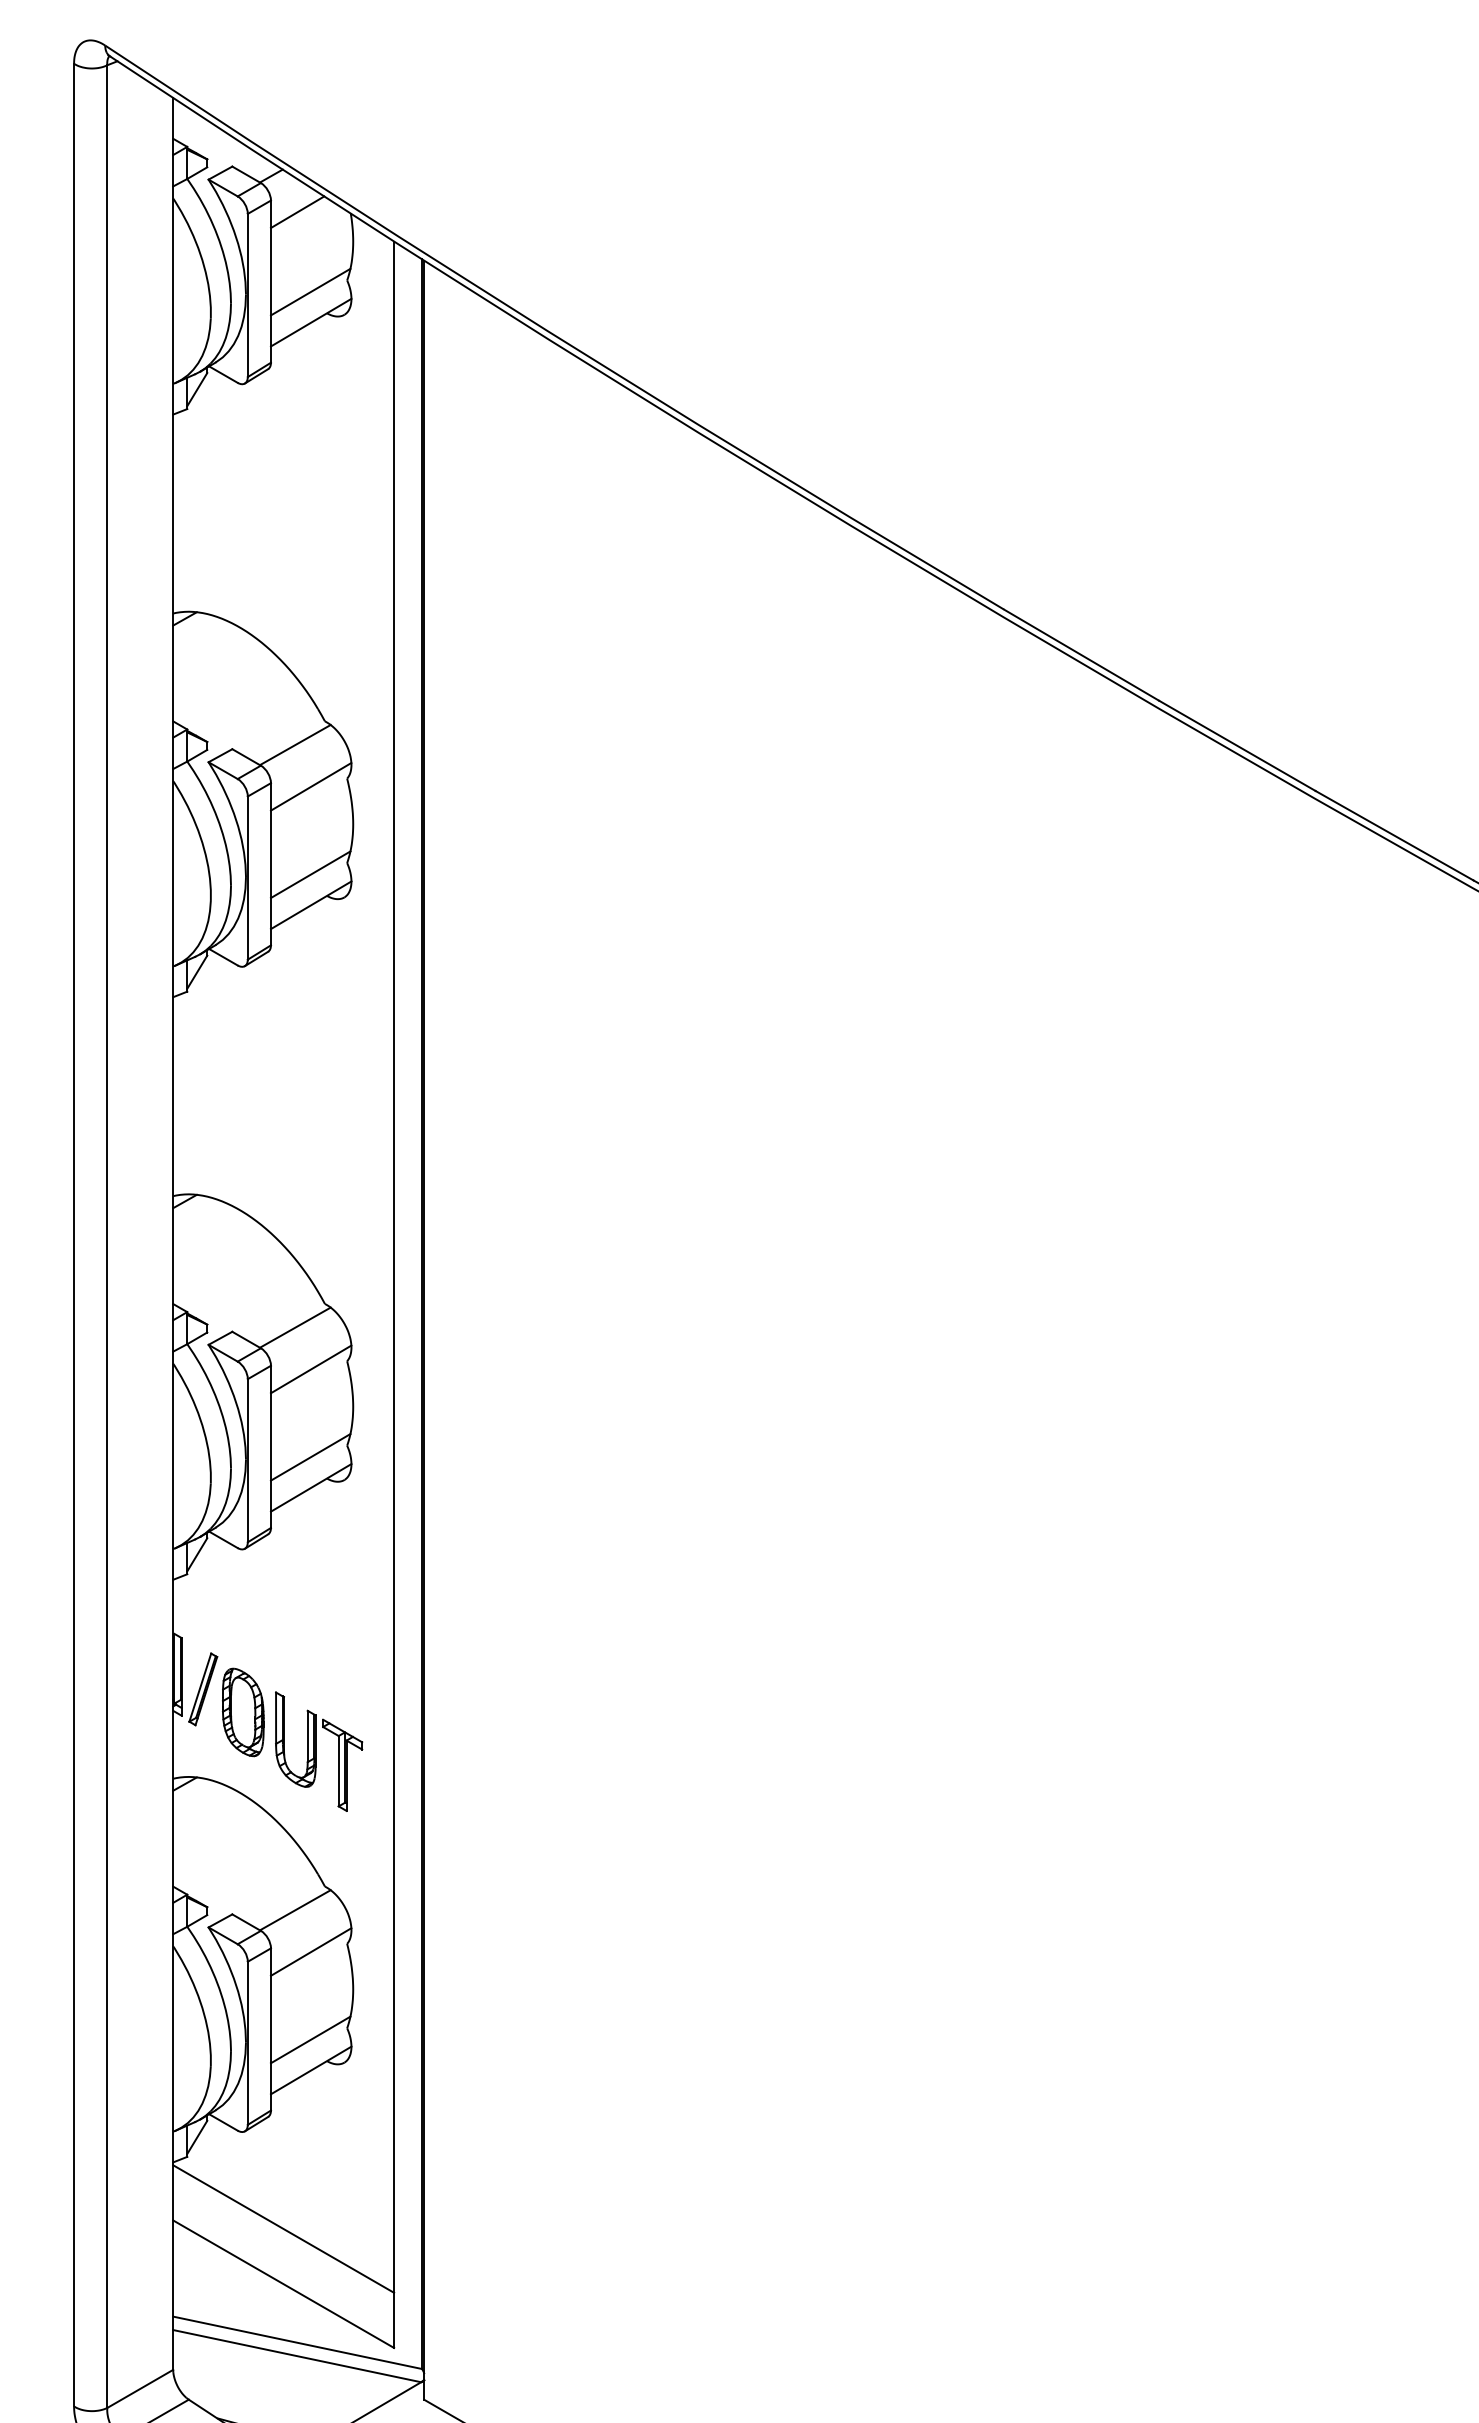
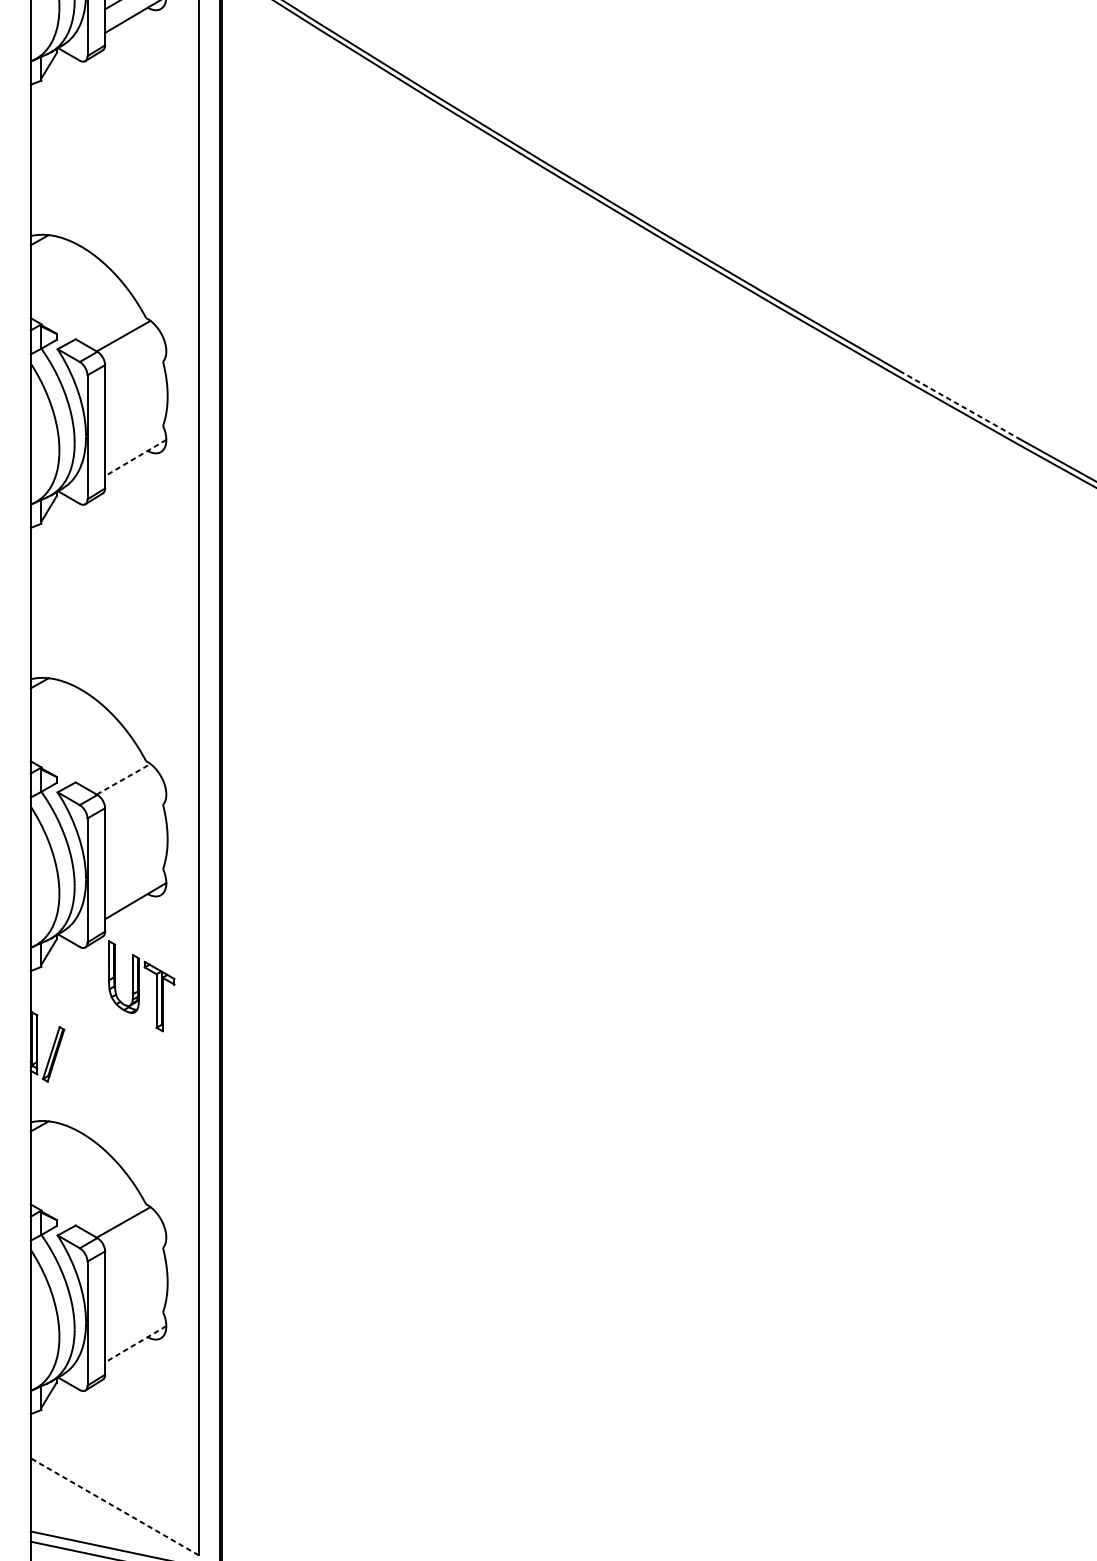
line: (310, 786) -> (135, 367), removed
line: (1394, 835) -> (959, 404), solid -> dashed
line: (310, 874) -> (135, 434), removed
line: (311, 905) -> (135, 458), solid -> dashed
line: (295, 1327) -> (123, 779), solid -> dashed
line: (310, 1369) -> (135, 811), removed
line: (310, 1457) -> (135, 878), removed
part: (243, 1712) -> (84, 1071), removed
part: (319, 1751) -> (142, 986), moved
line: (310, 1951) -> (135, 1253), removed
line: (310, 2039) -> (135, 1320), removed
line: (311, 2070) -> (135, 1344), solid -> dashed
line: (283, 2228) -> (114, 1464), removed
line: (283, 2284) -> (114, 1507), solid -> dashed

